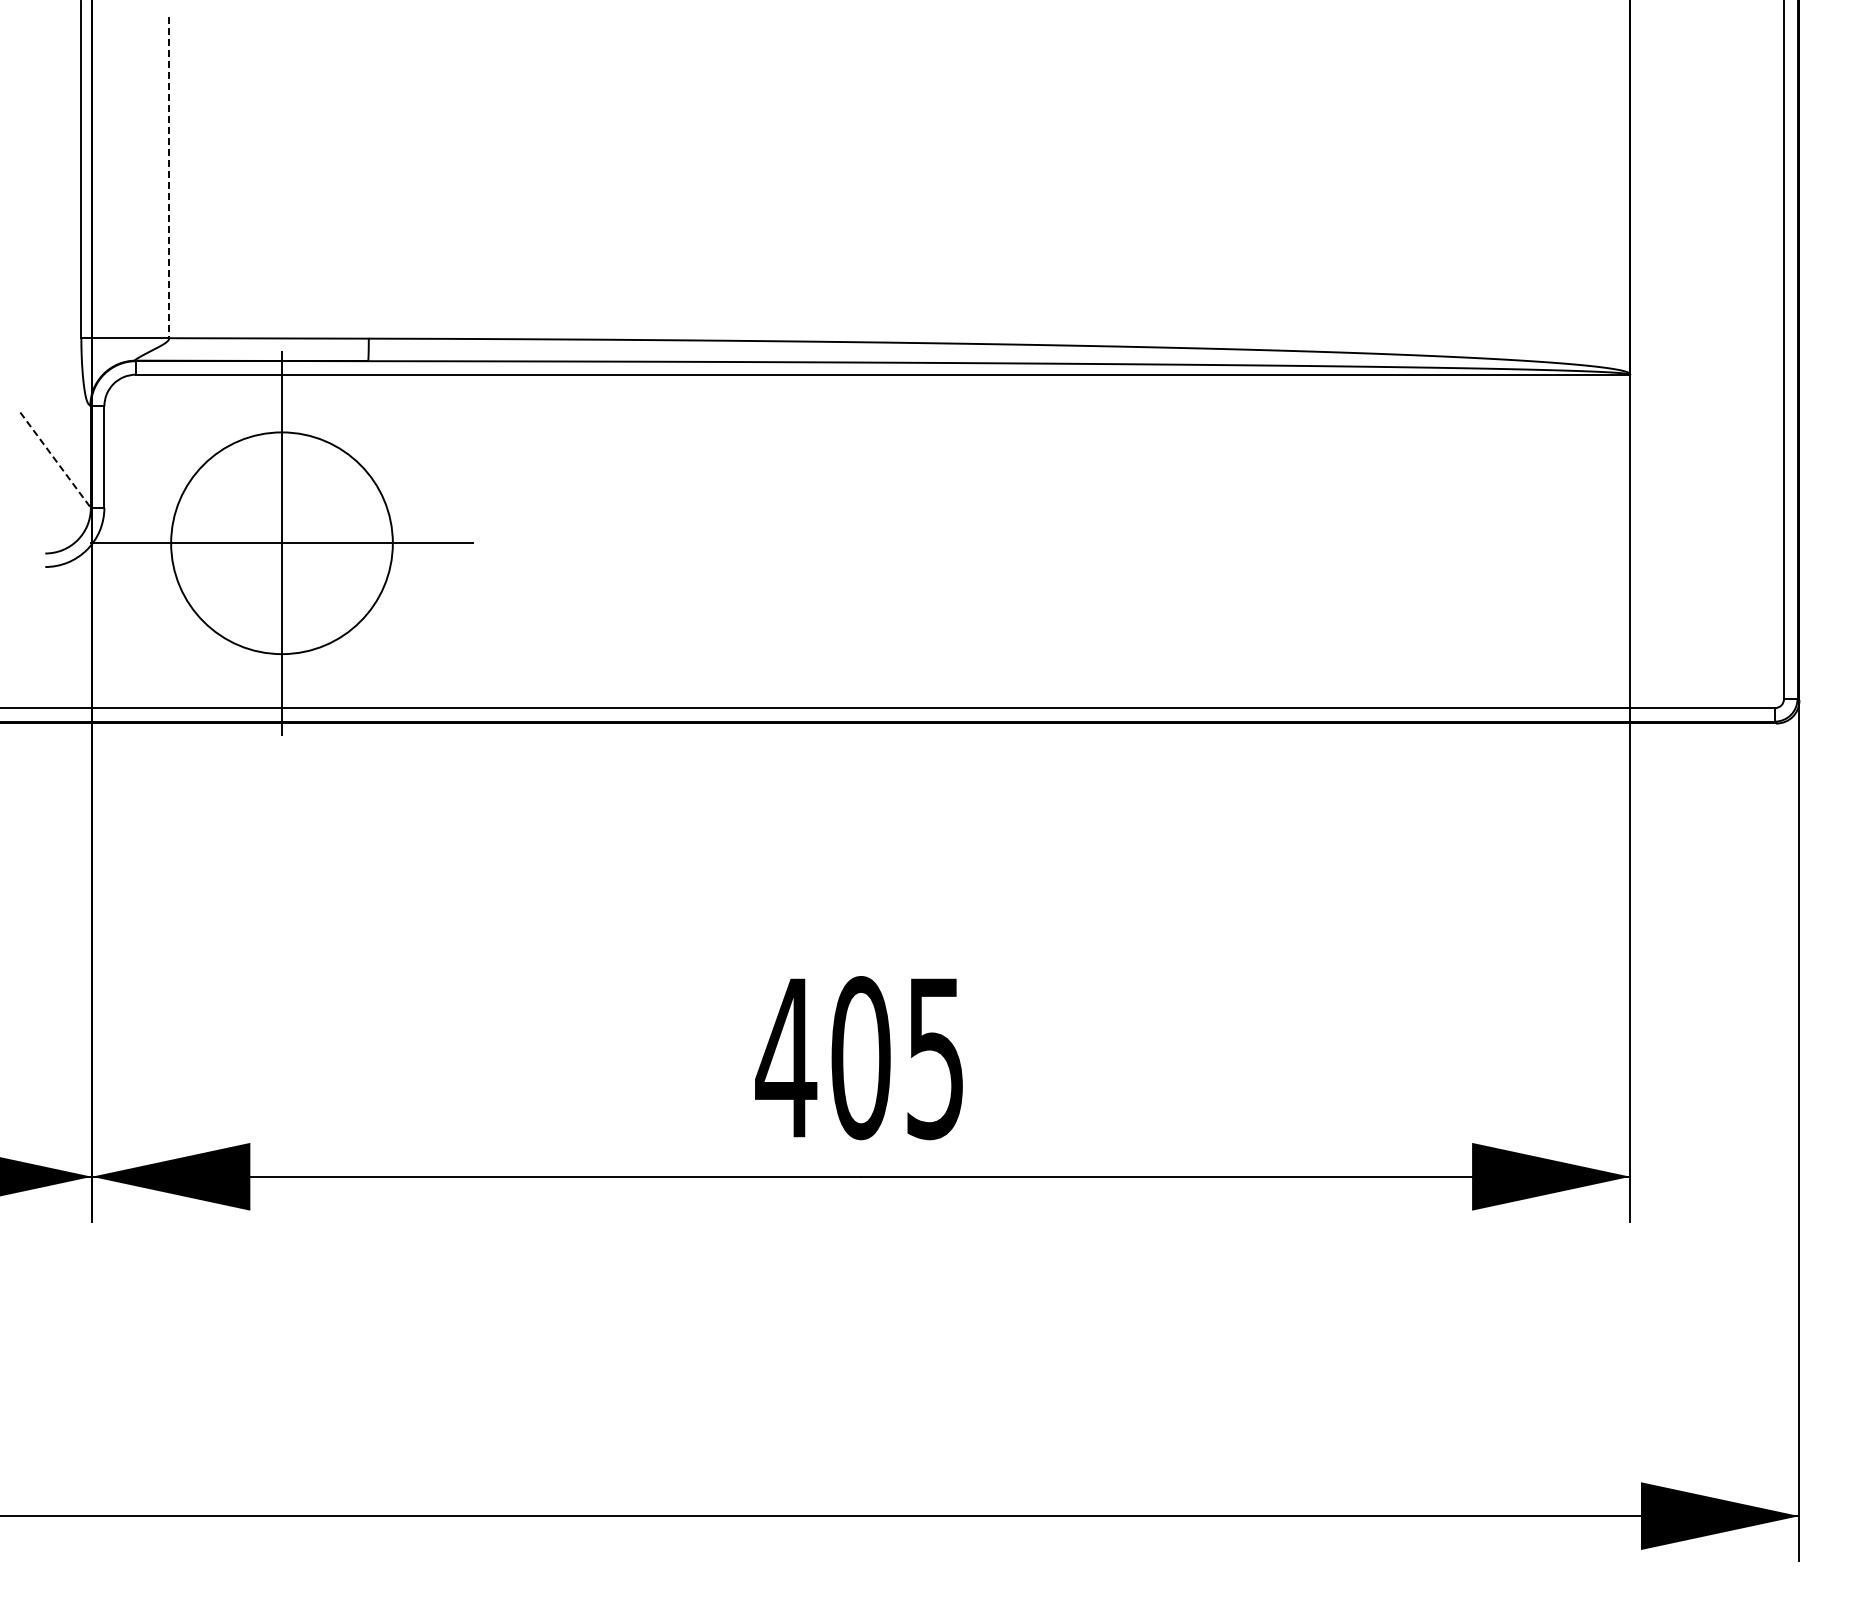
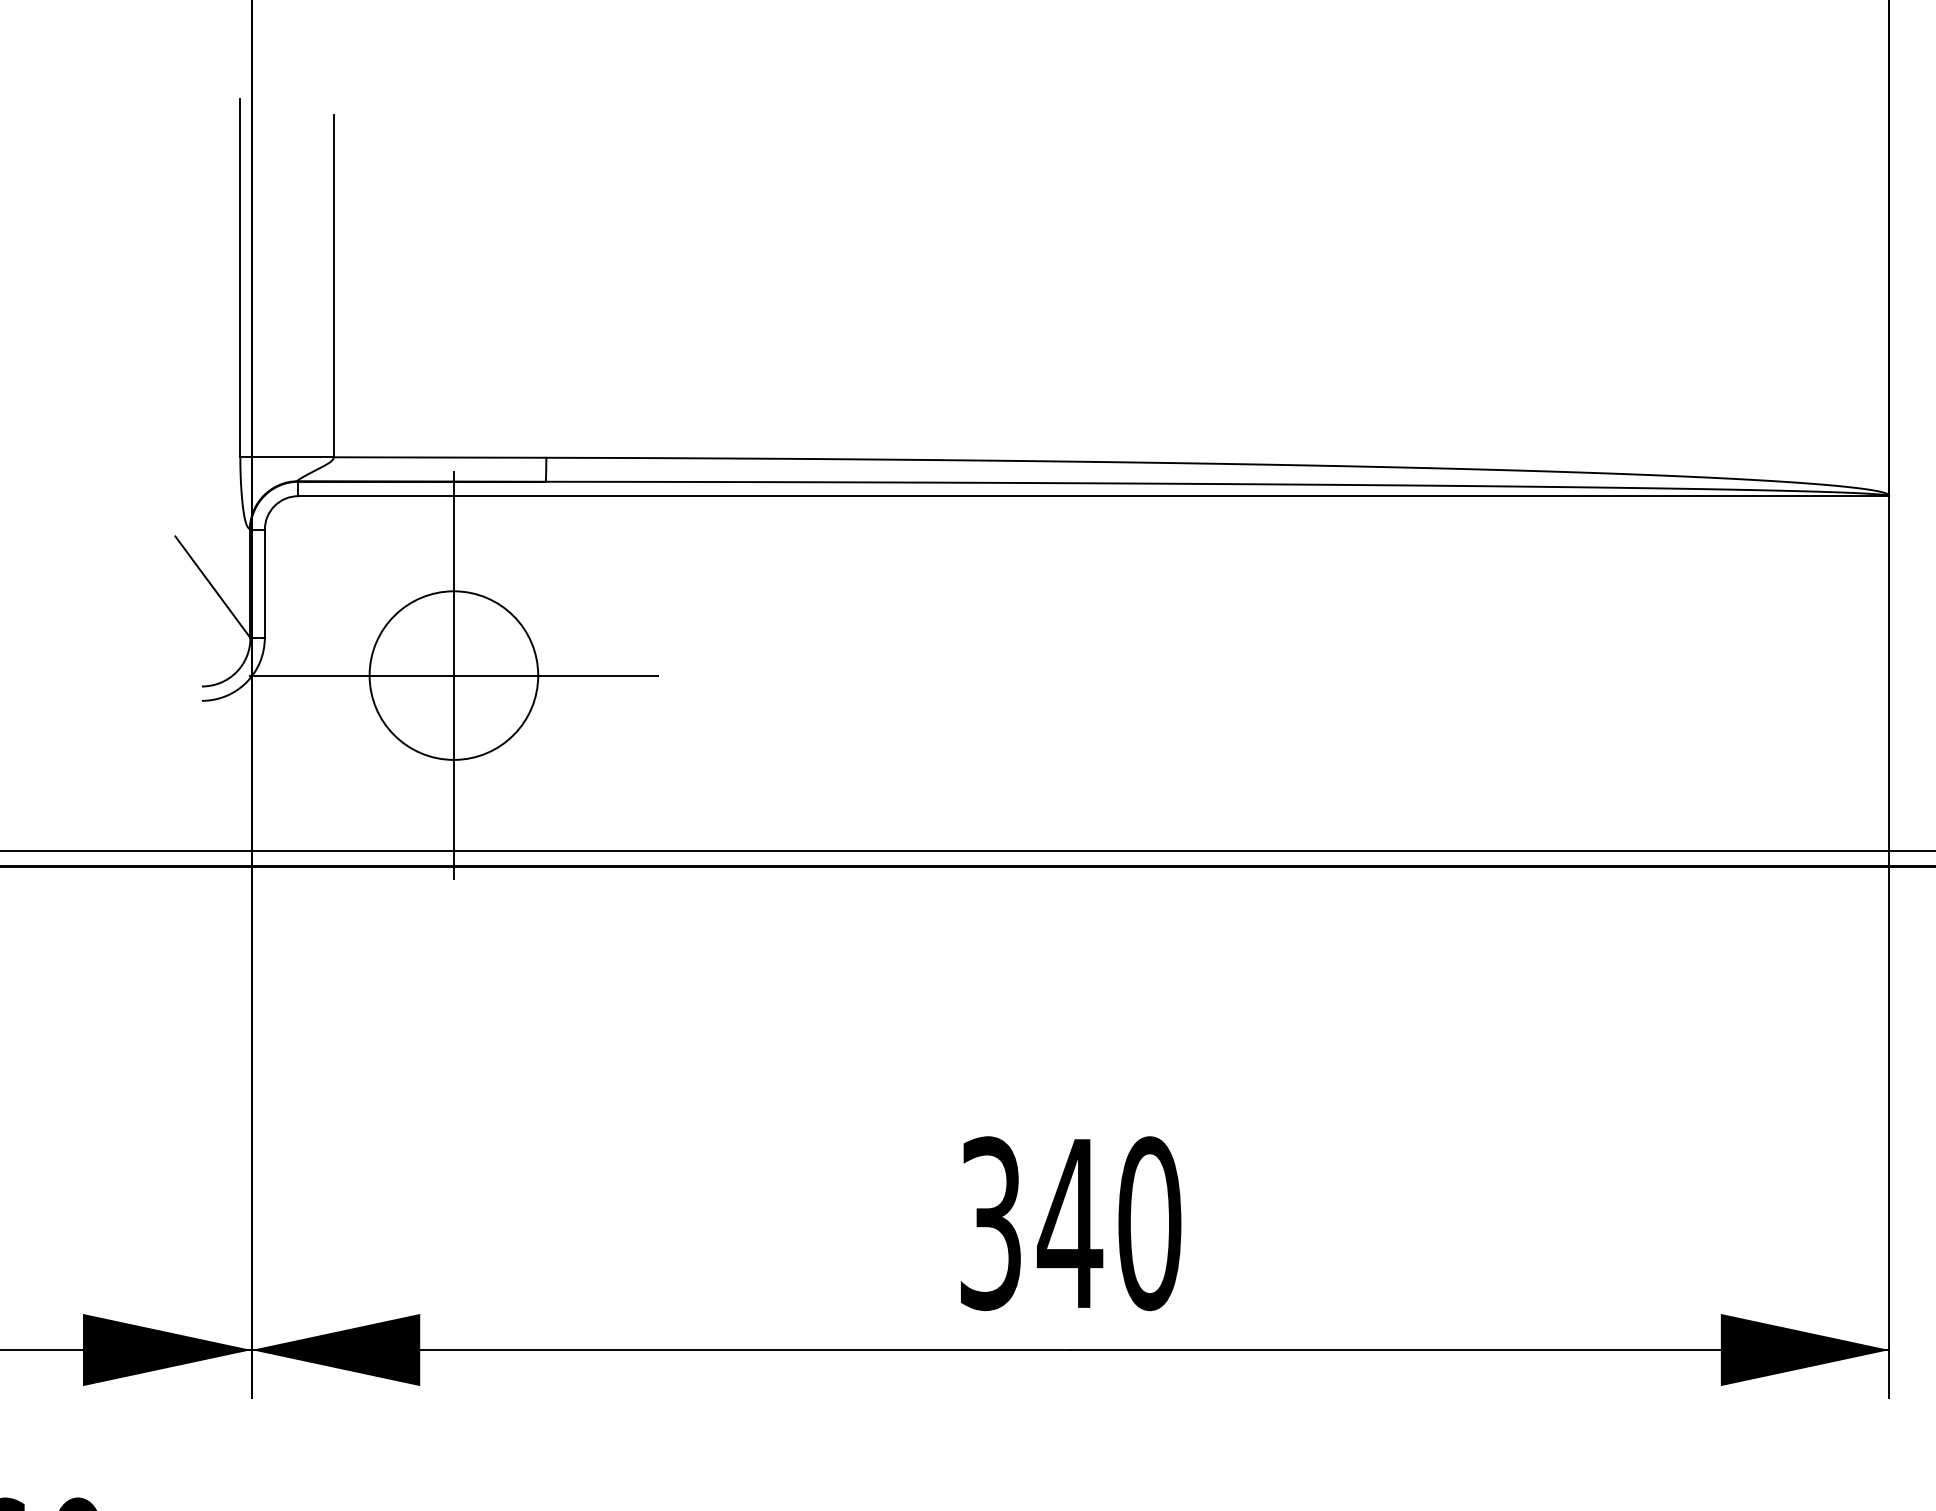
line: (169, 177) -> (334, 286), dashed -> solid
line: (55, 460) -> (212, 587), dashed -> solid
circle: (281, 543) -> (453, 675), size x0.71
text: (860, 1058) -> (1069, 1224), 405 -> 340

